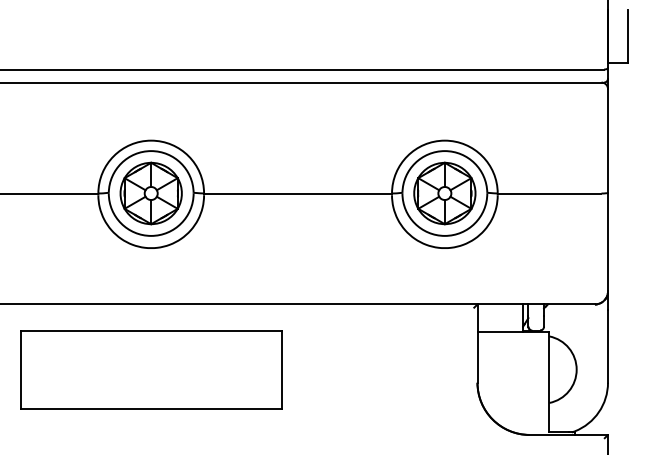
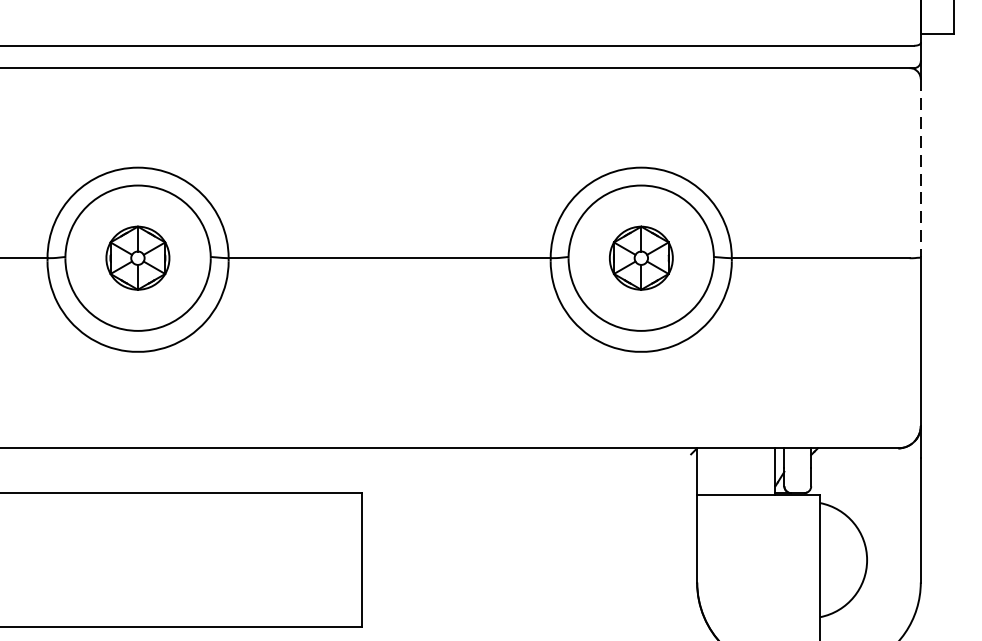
line: (608, 141) -> (921, 169), solid -> dashed
part: (150, 193) -> (136, 258), size x0.6
part: (444, 193) -> (640, 258), size x0.6

